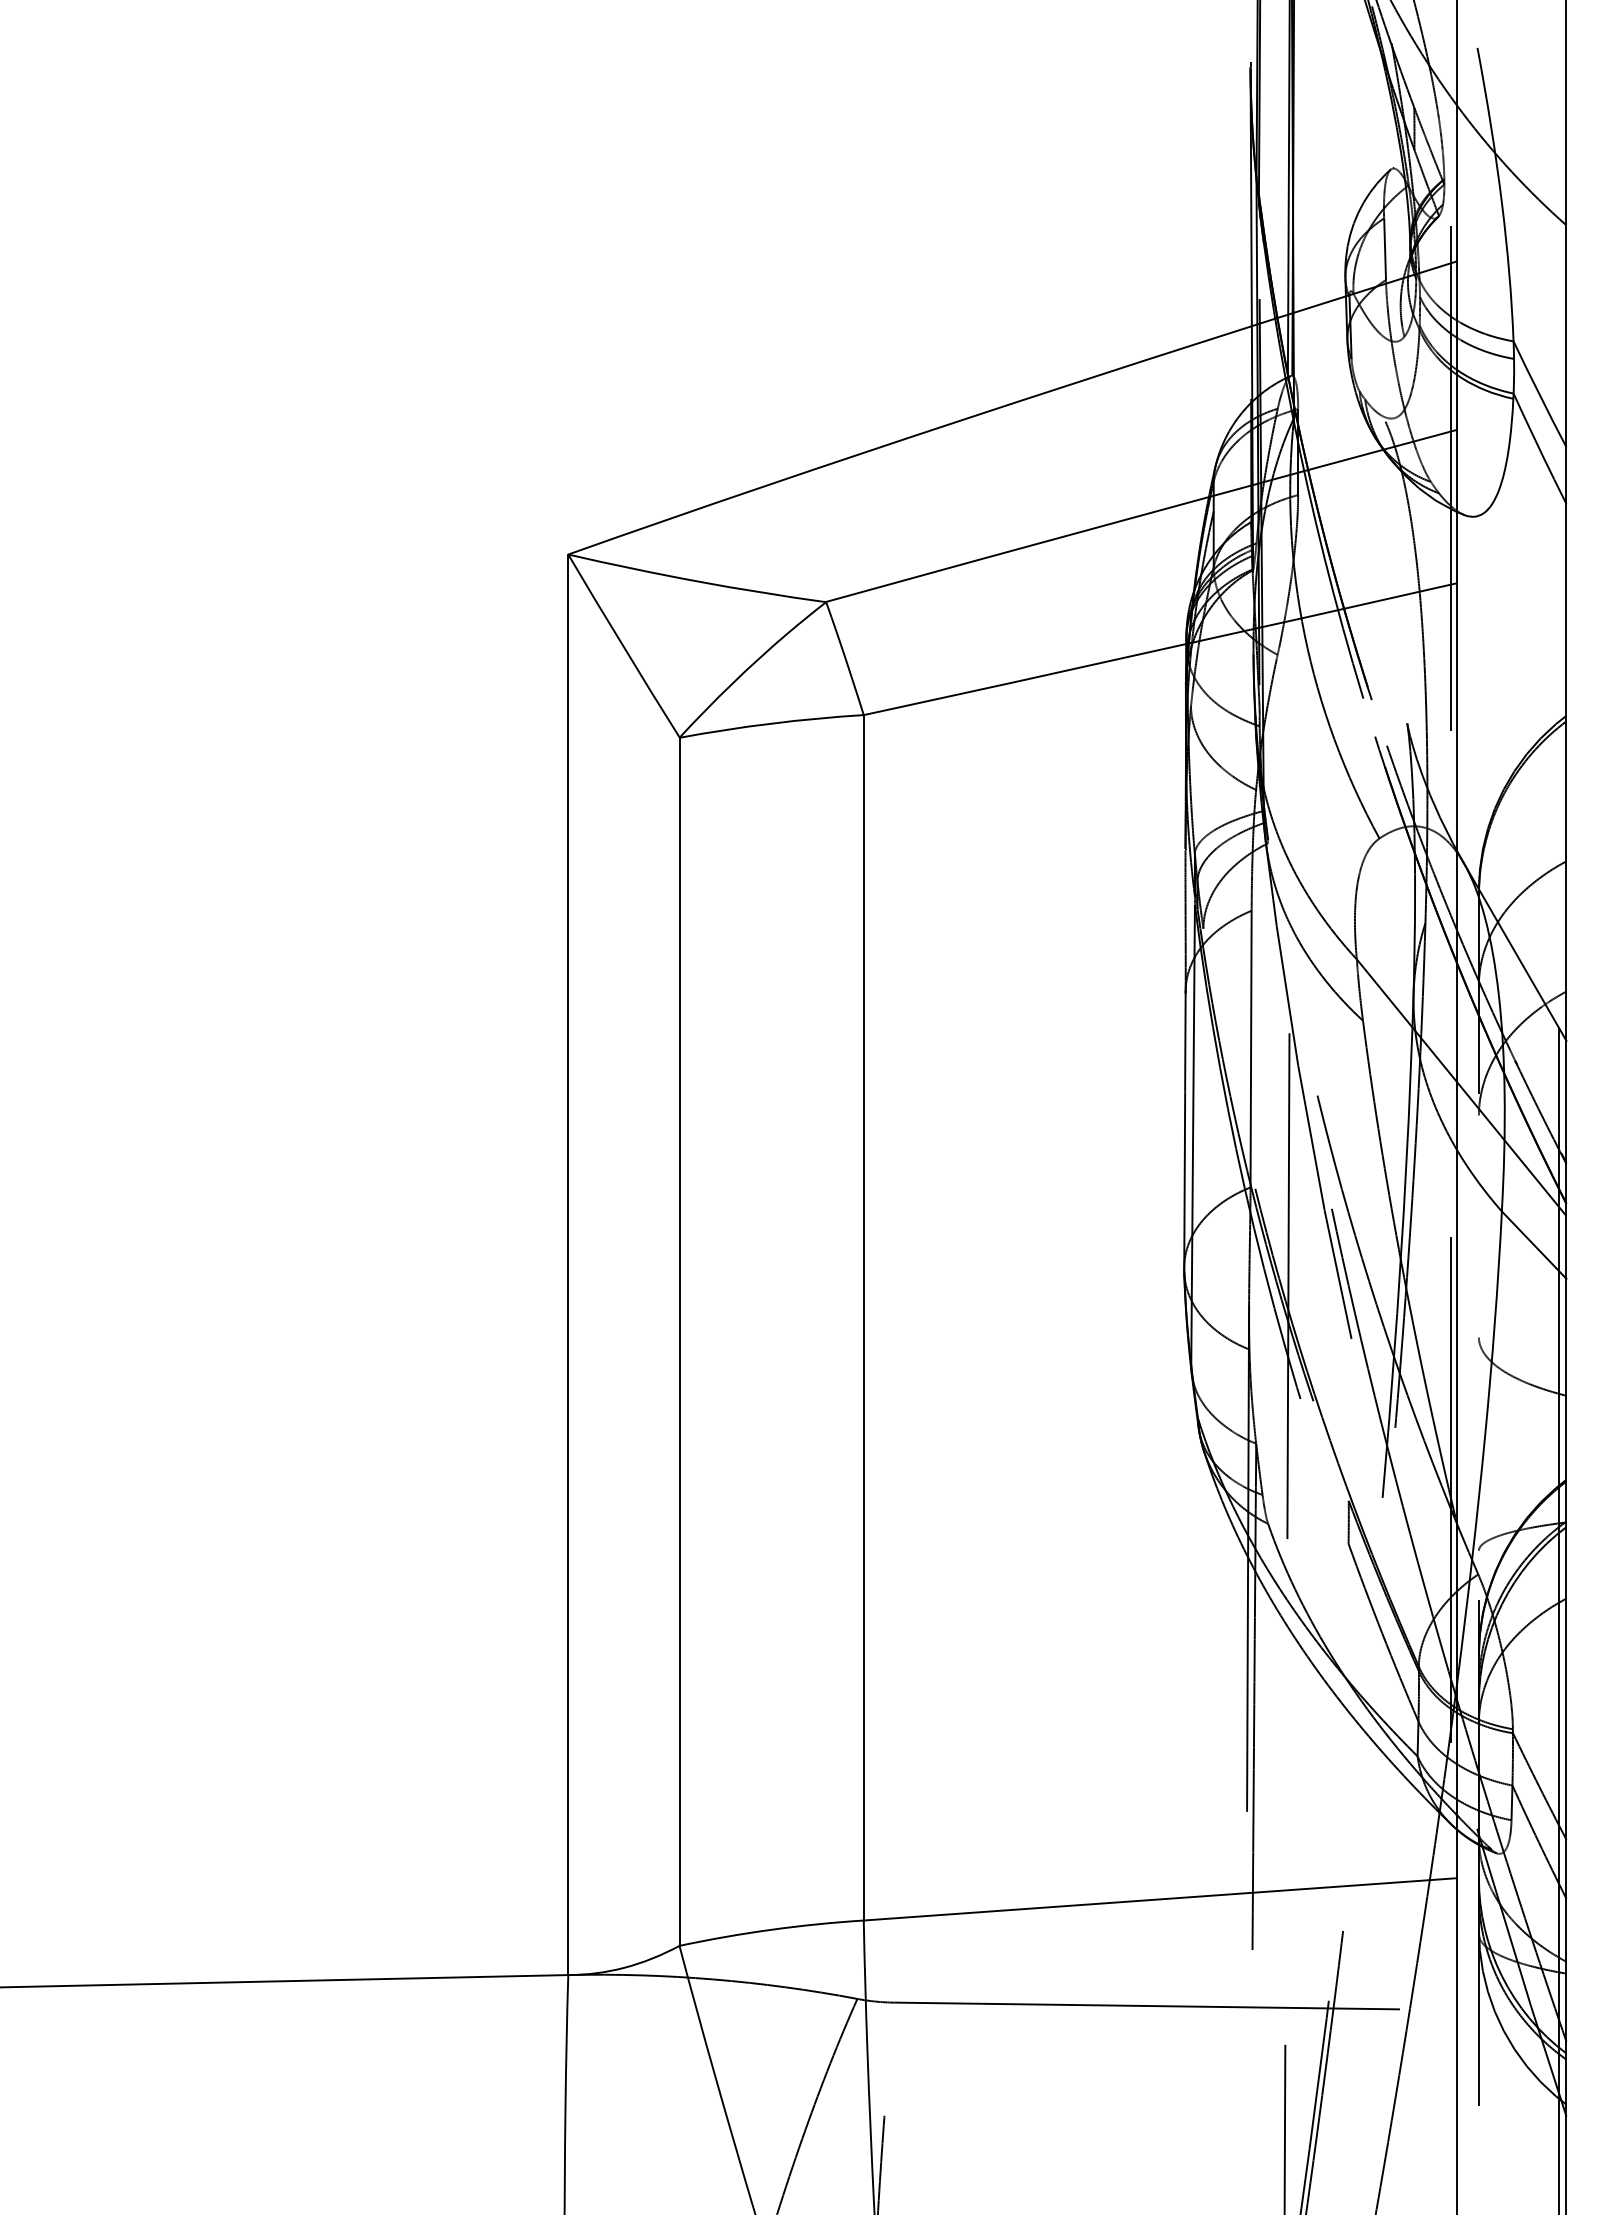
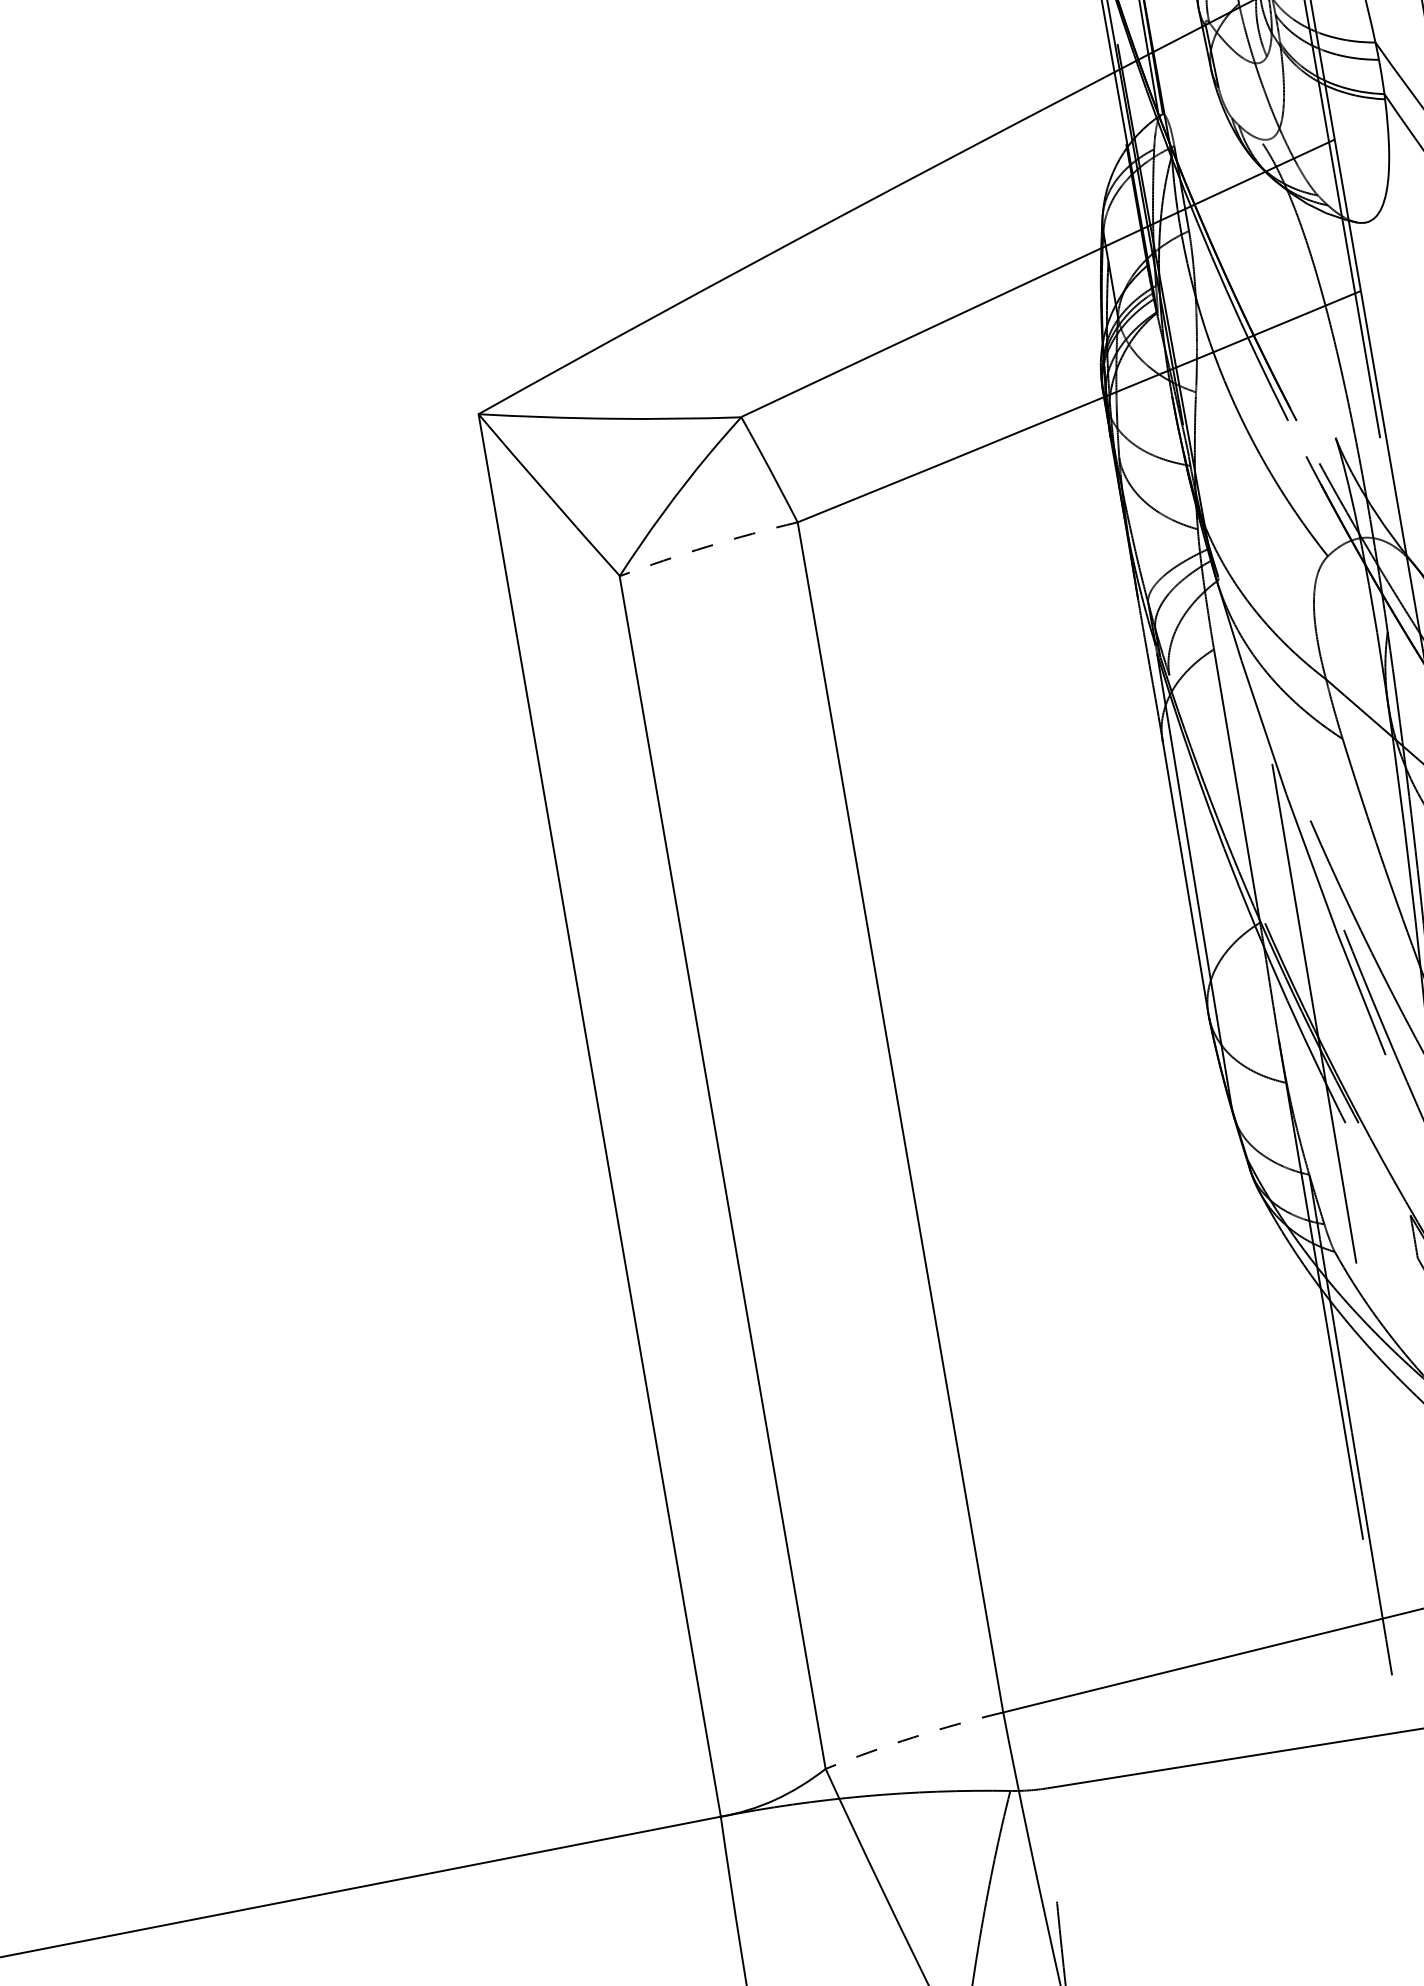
arc: (771, 723) -> (708, 546), solid -> dashed
arc: (771, 1929) -> (913, 1737), solid -> dashed

